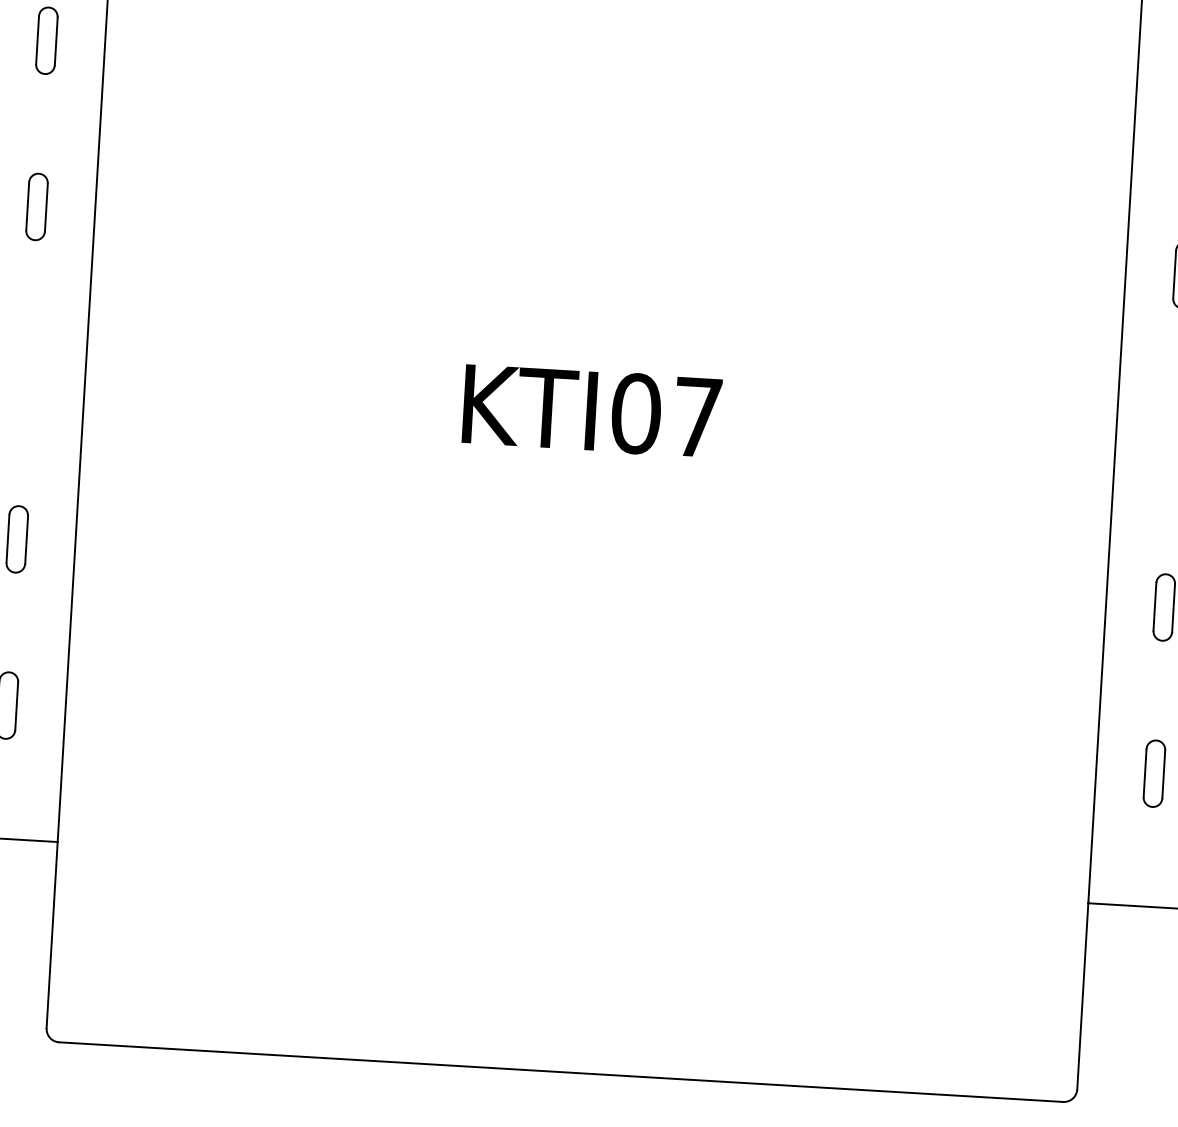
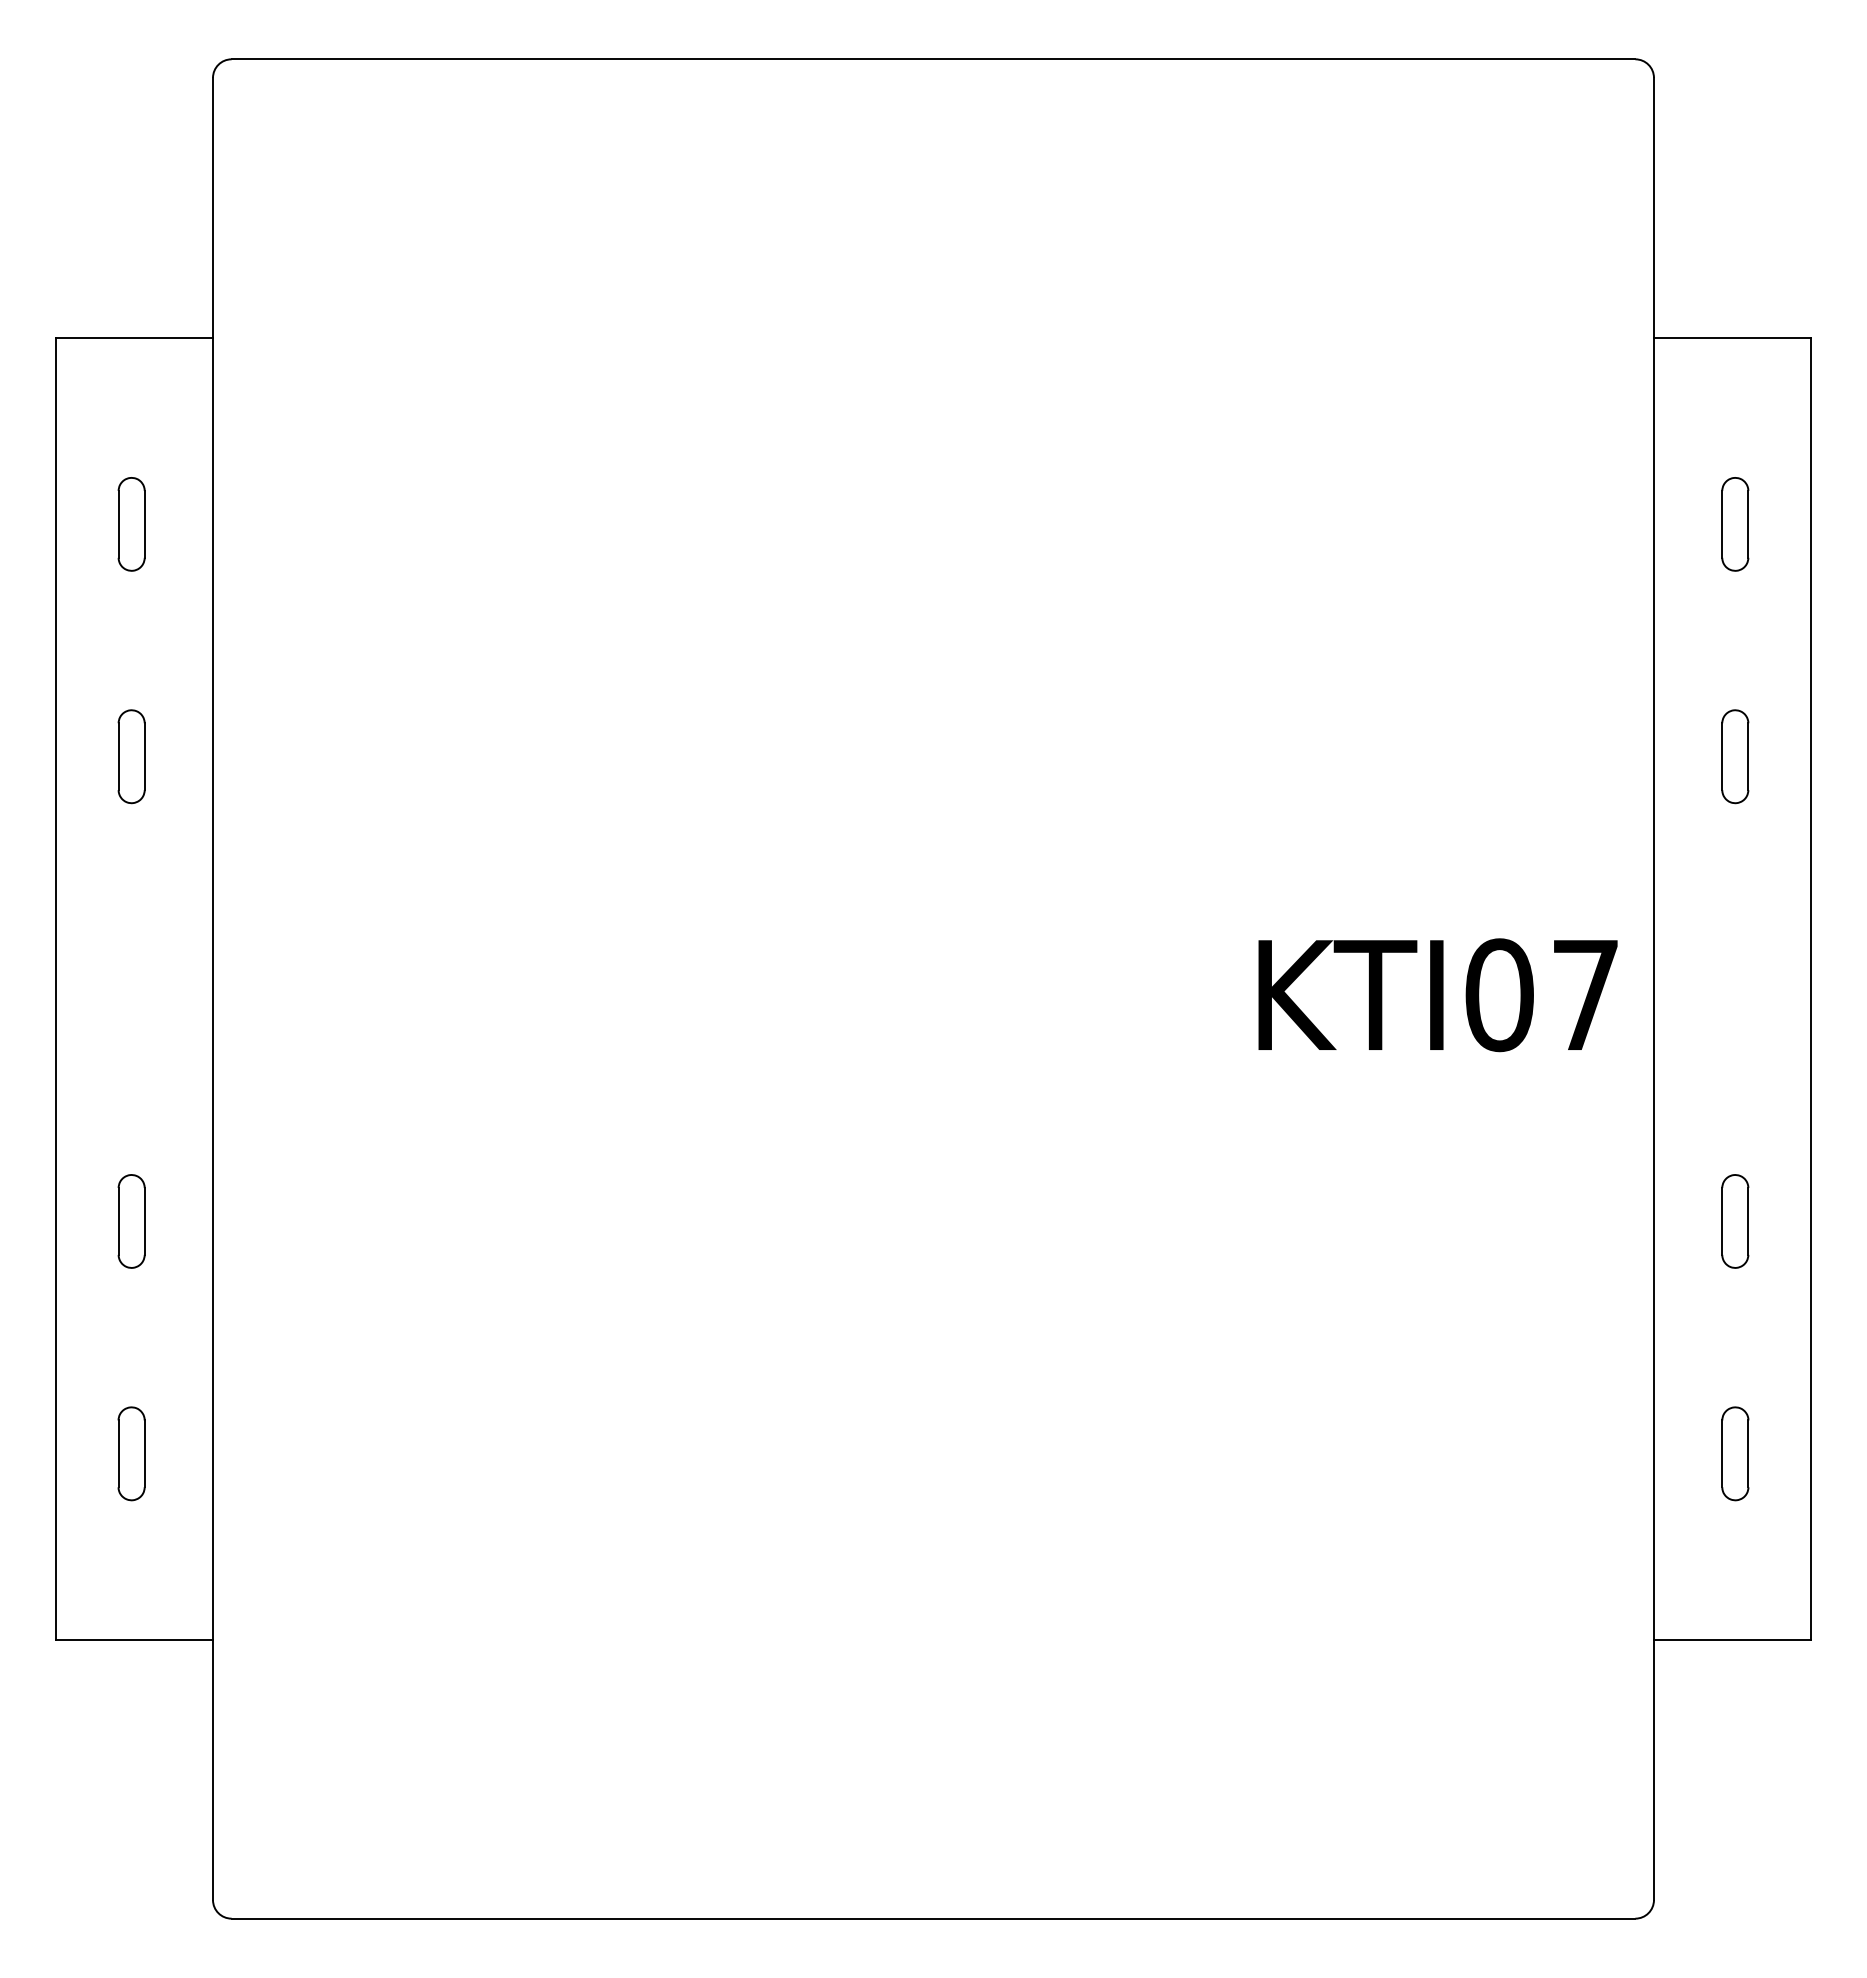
text: (591, 411) -> (1437, 995), moved

